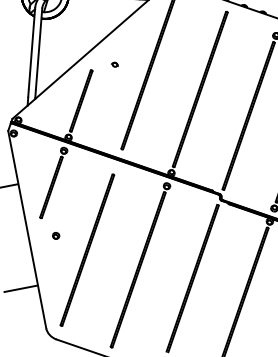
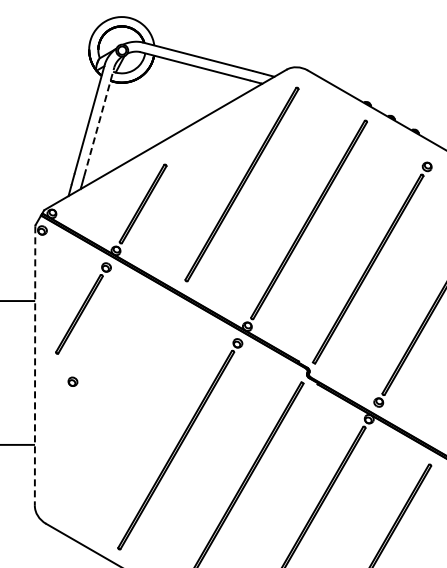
line: (39, 48) -> (99, 121), solid -> dashed
part: (114, 64) -> (198, 163), removed
line: (27, 230) -> (35, 366), solid -> dashed
part: (87, 250) -> (111, 409), removed

